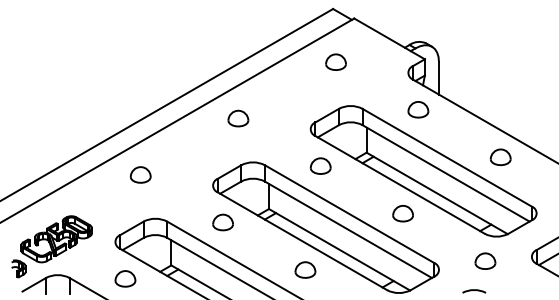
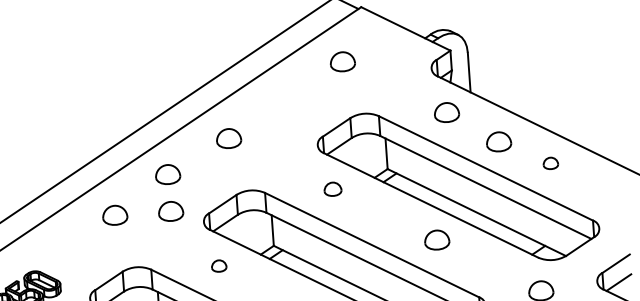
part: (459, 136) -> (499, 141), added
part: (186, 144) -> (168, 174), added
part: (500, 157) -> (550, 163), size x0.6
part: (320, 165) -> (332, 188), size x0.7
part: (186, 174) -> (170, 210), added
part: (222, 222) -> (218, 266), size x0.6

